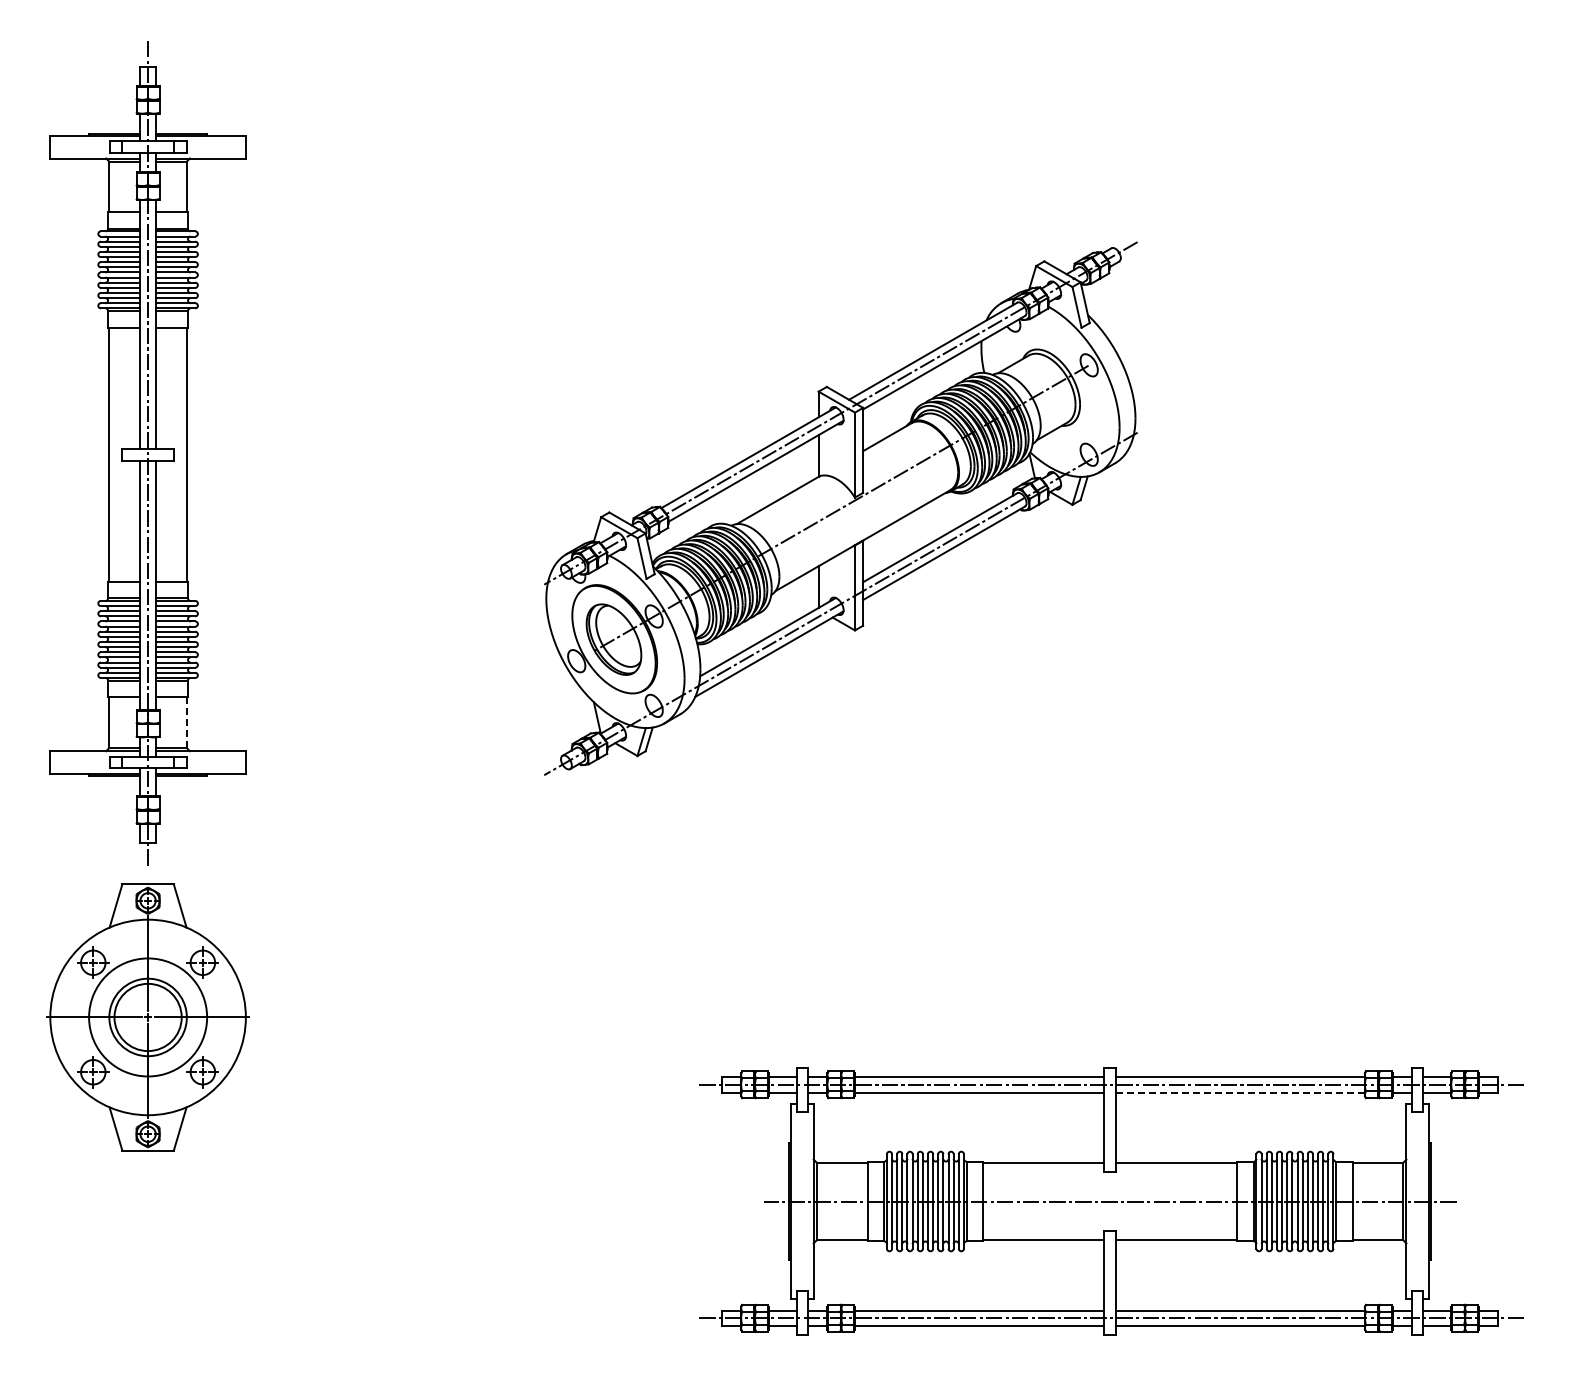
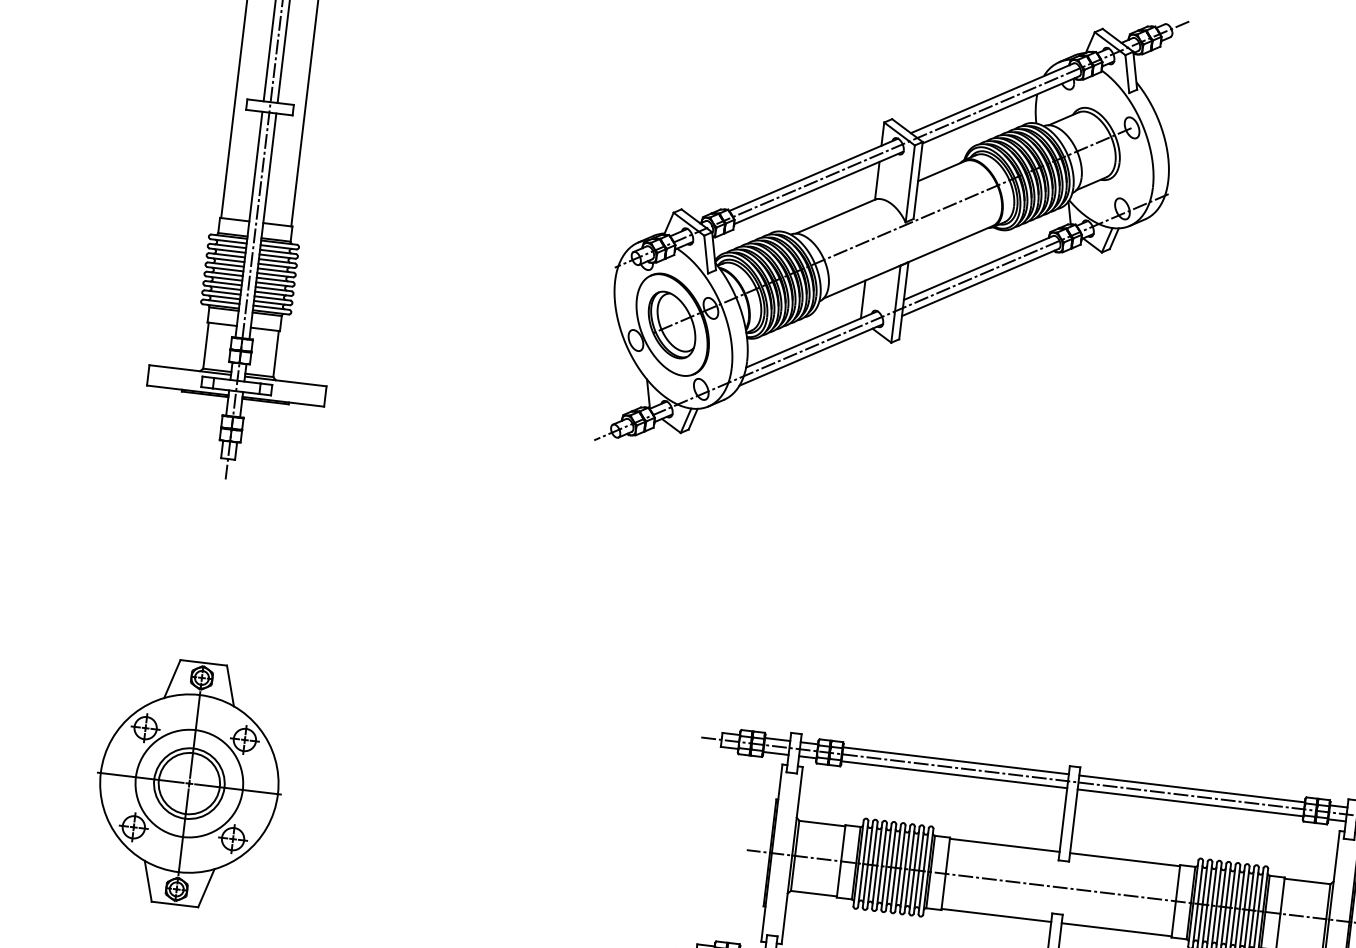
line: (186, 722) -> (275, 353), dashed -> solid
part: (147, 1017) -> (188, 783), moved
line: (1240, 1092) -> (1190, 802), dashed -> solid

